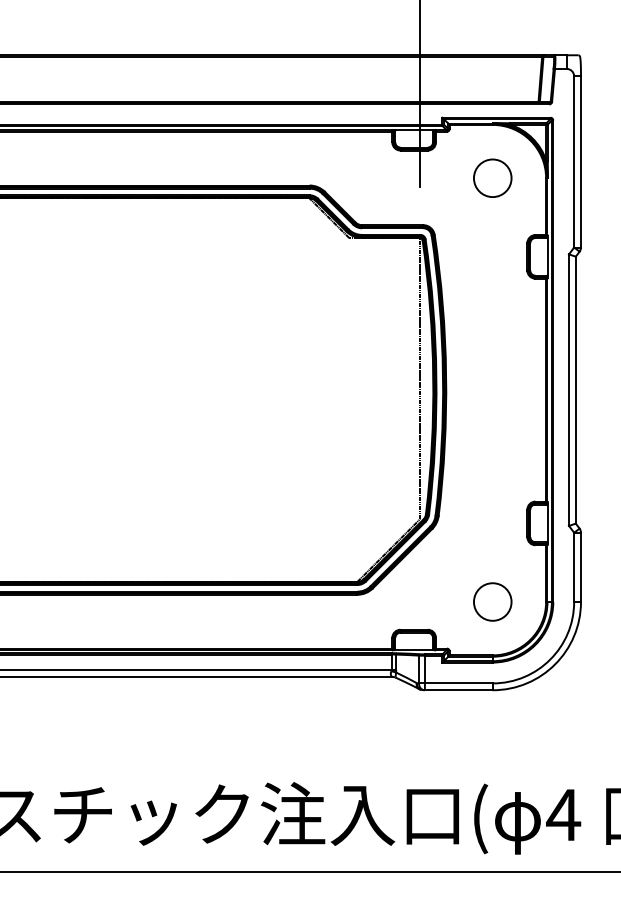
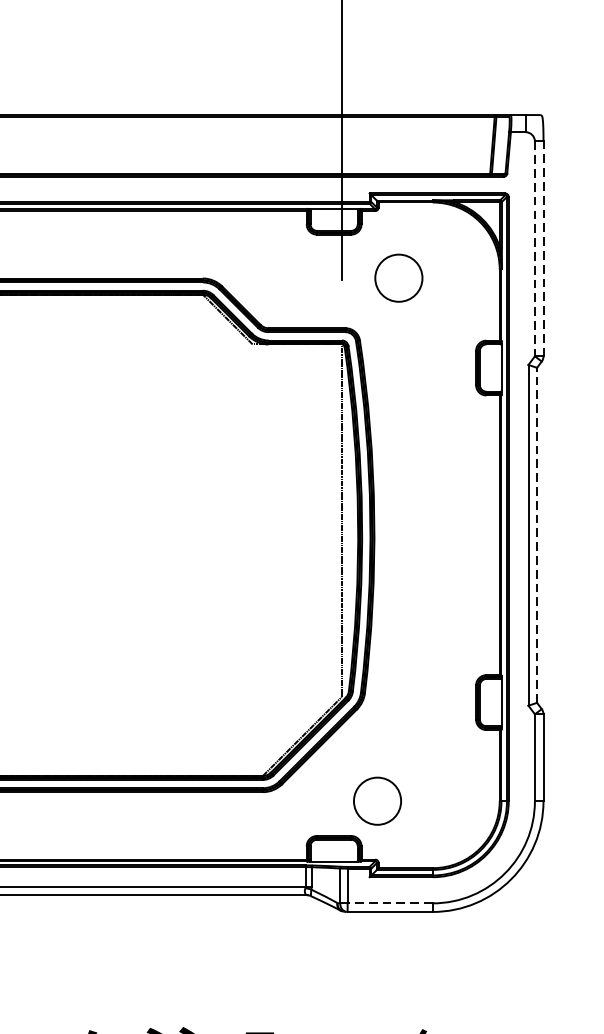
line: (574, 161) -> (535, 248), solid -> dashed
line: (580, 161) -> (542, 248), solid -> dashed
circle: (492, 177) -> (398, 277), moved
line: (575, 389) -> (536, 534), solid -> dashed
circle: (492, 601) -> (377, 800), moved
line: (458, 683) -> (389, 903), solid -> dashed

